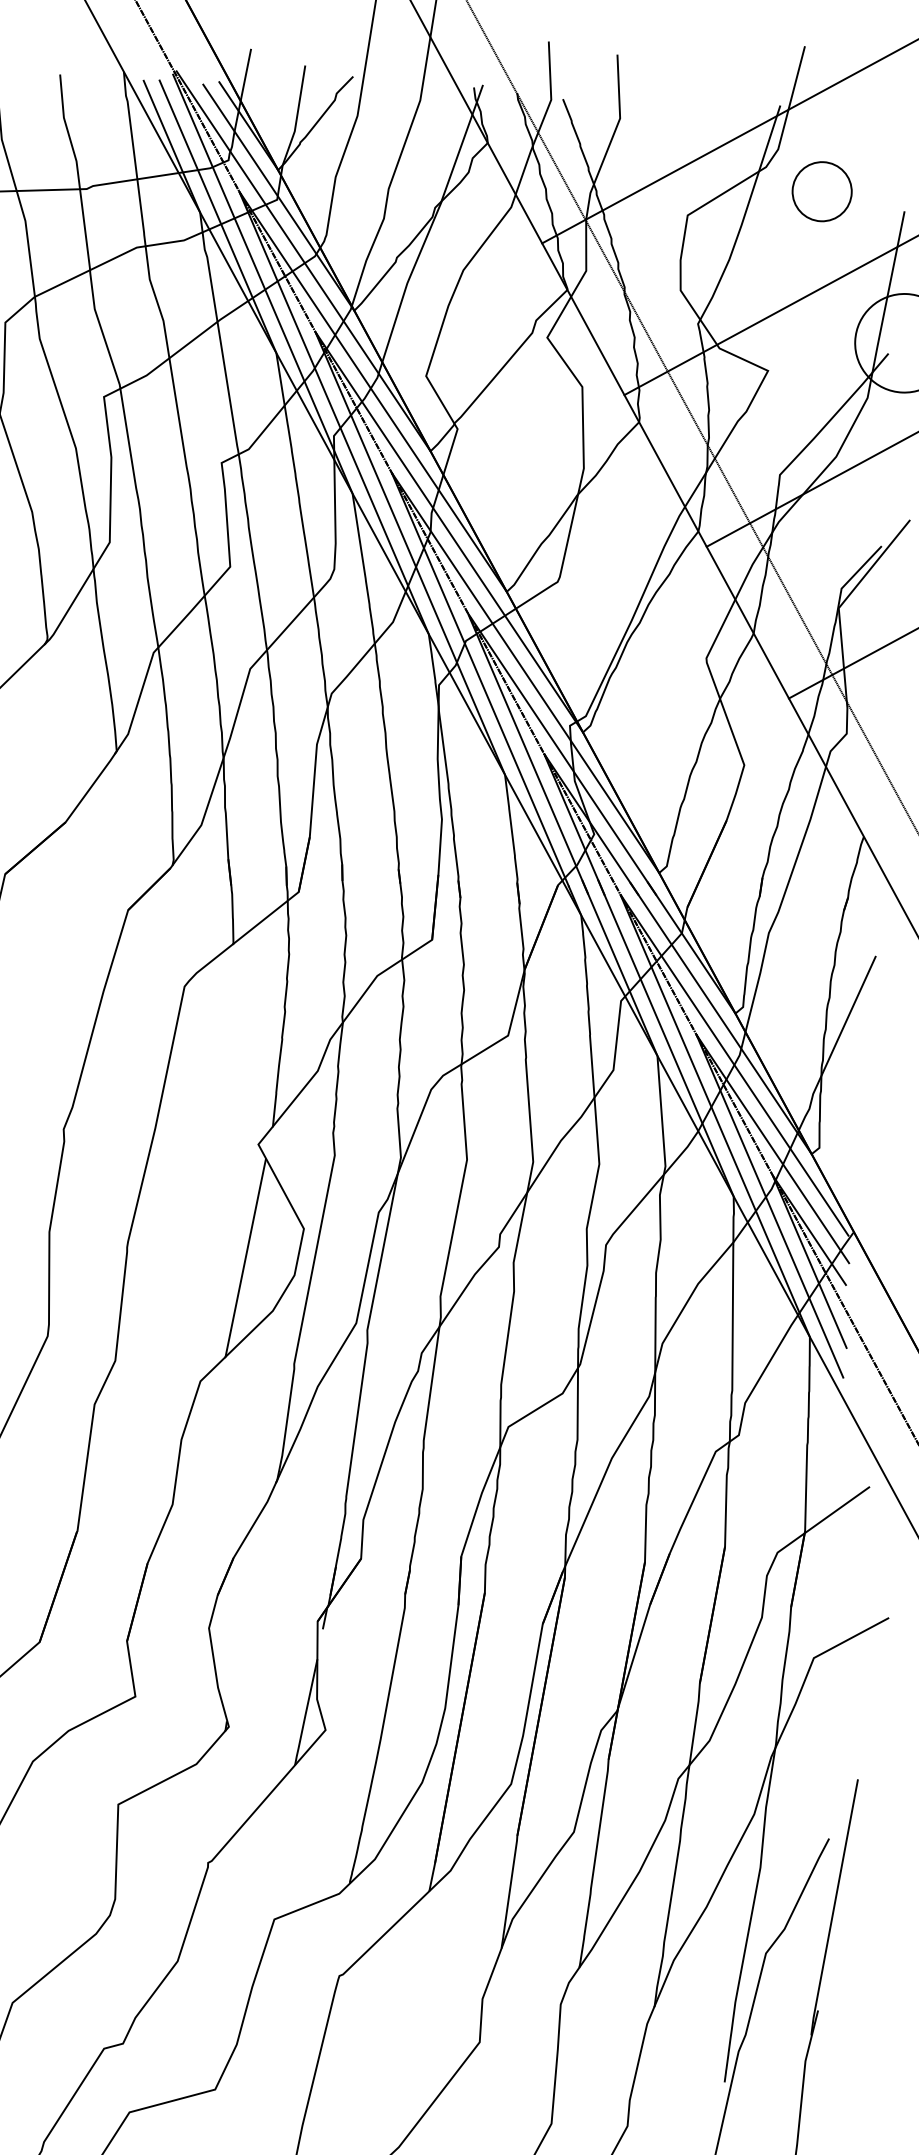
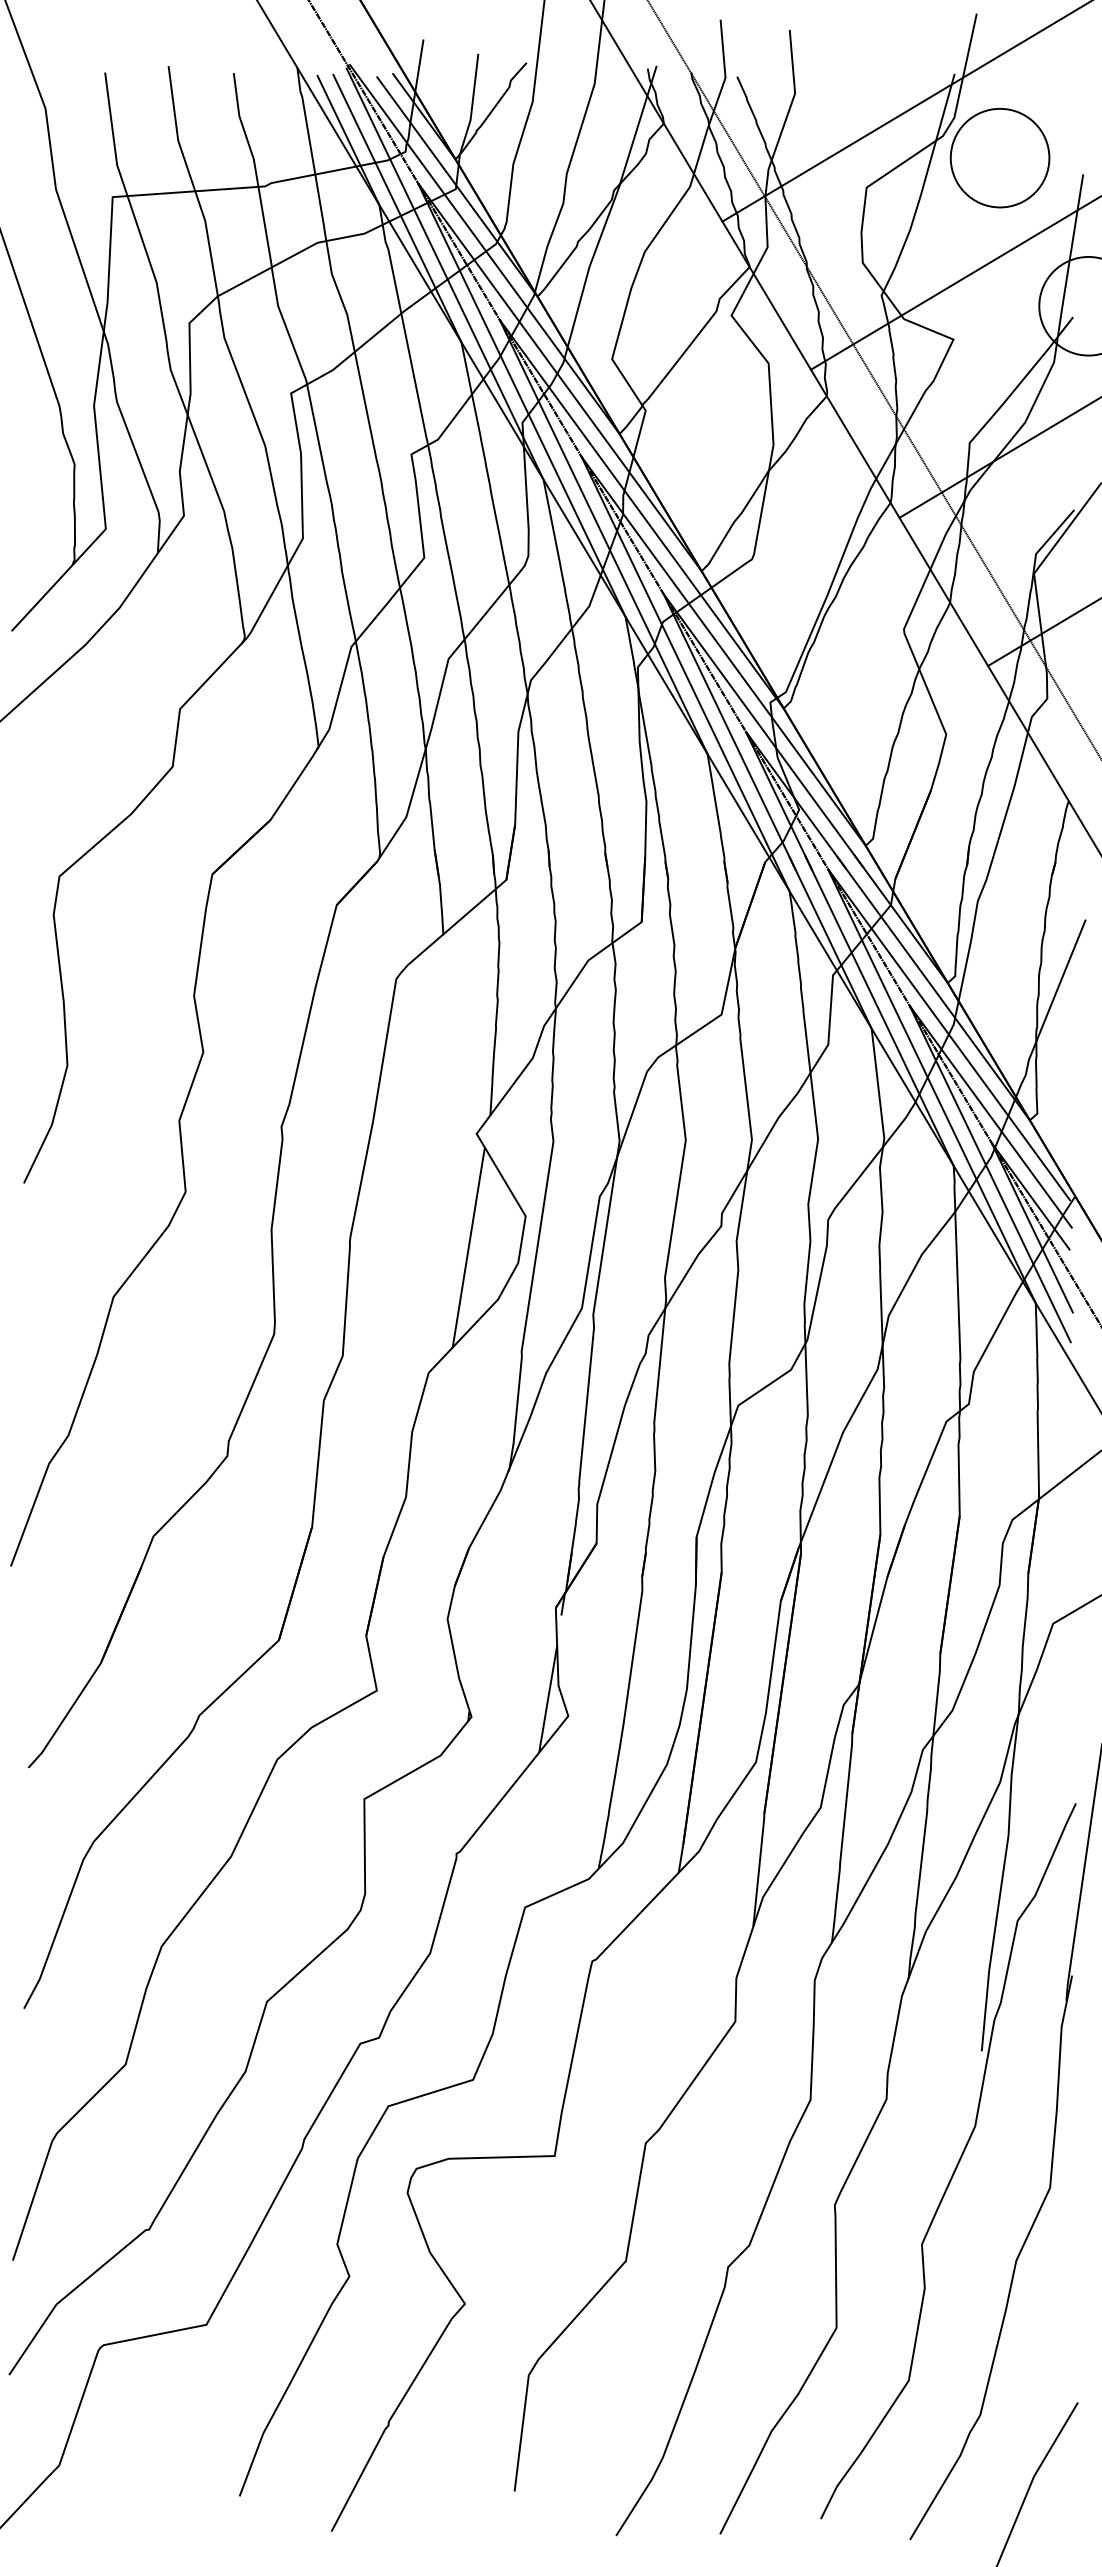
circle: (821, 191) -> (999, 158), size x1.67

